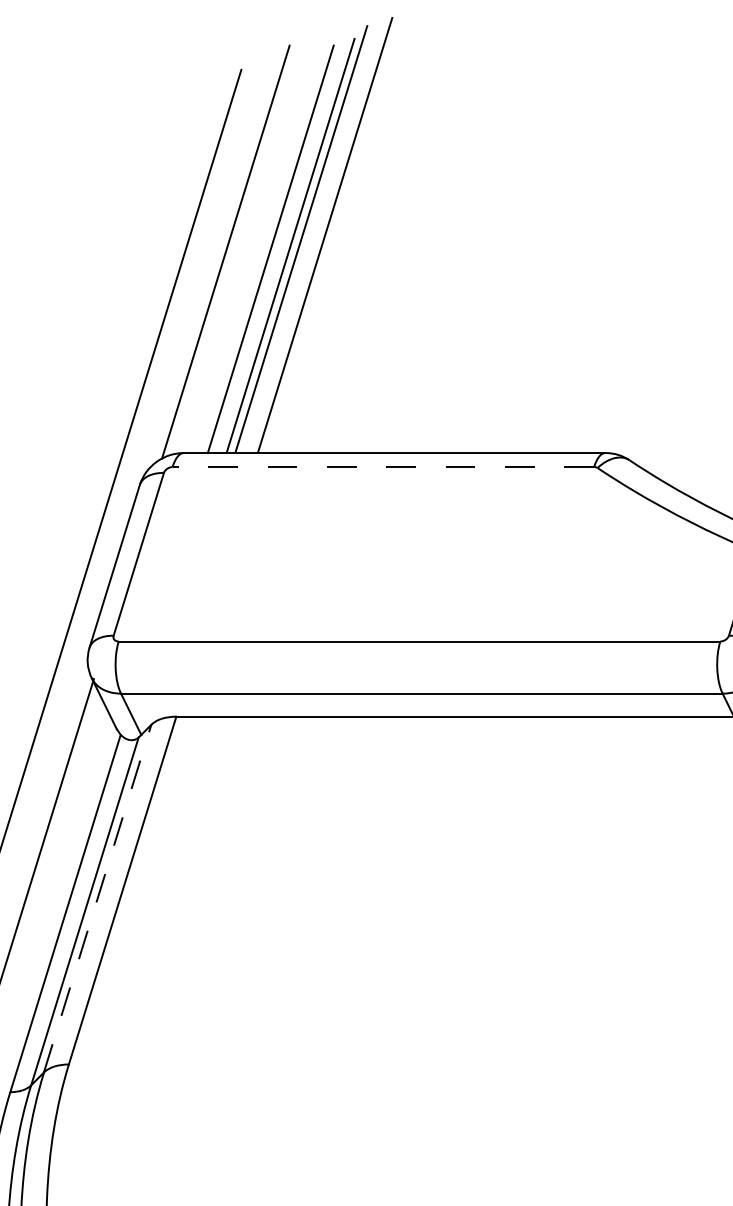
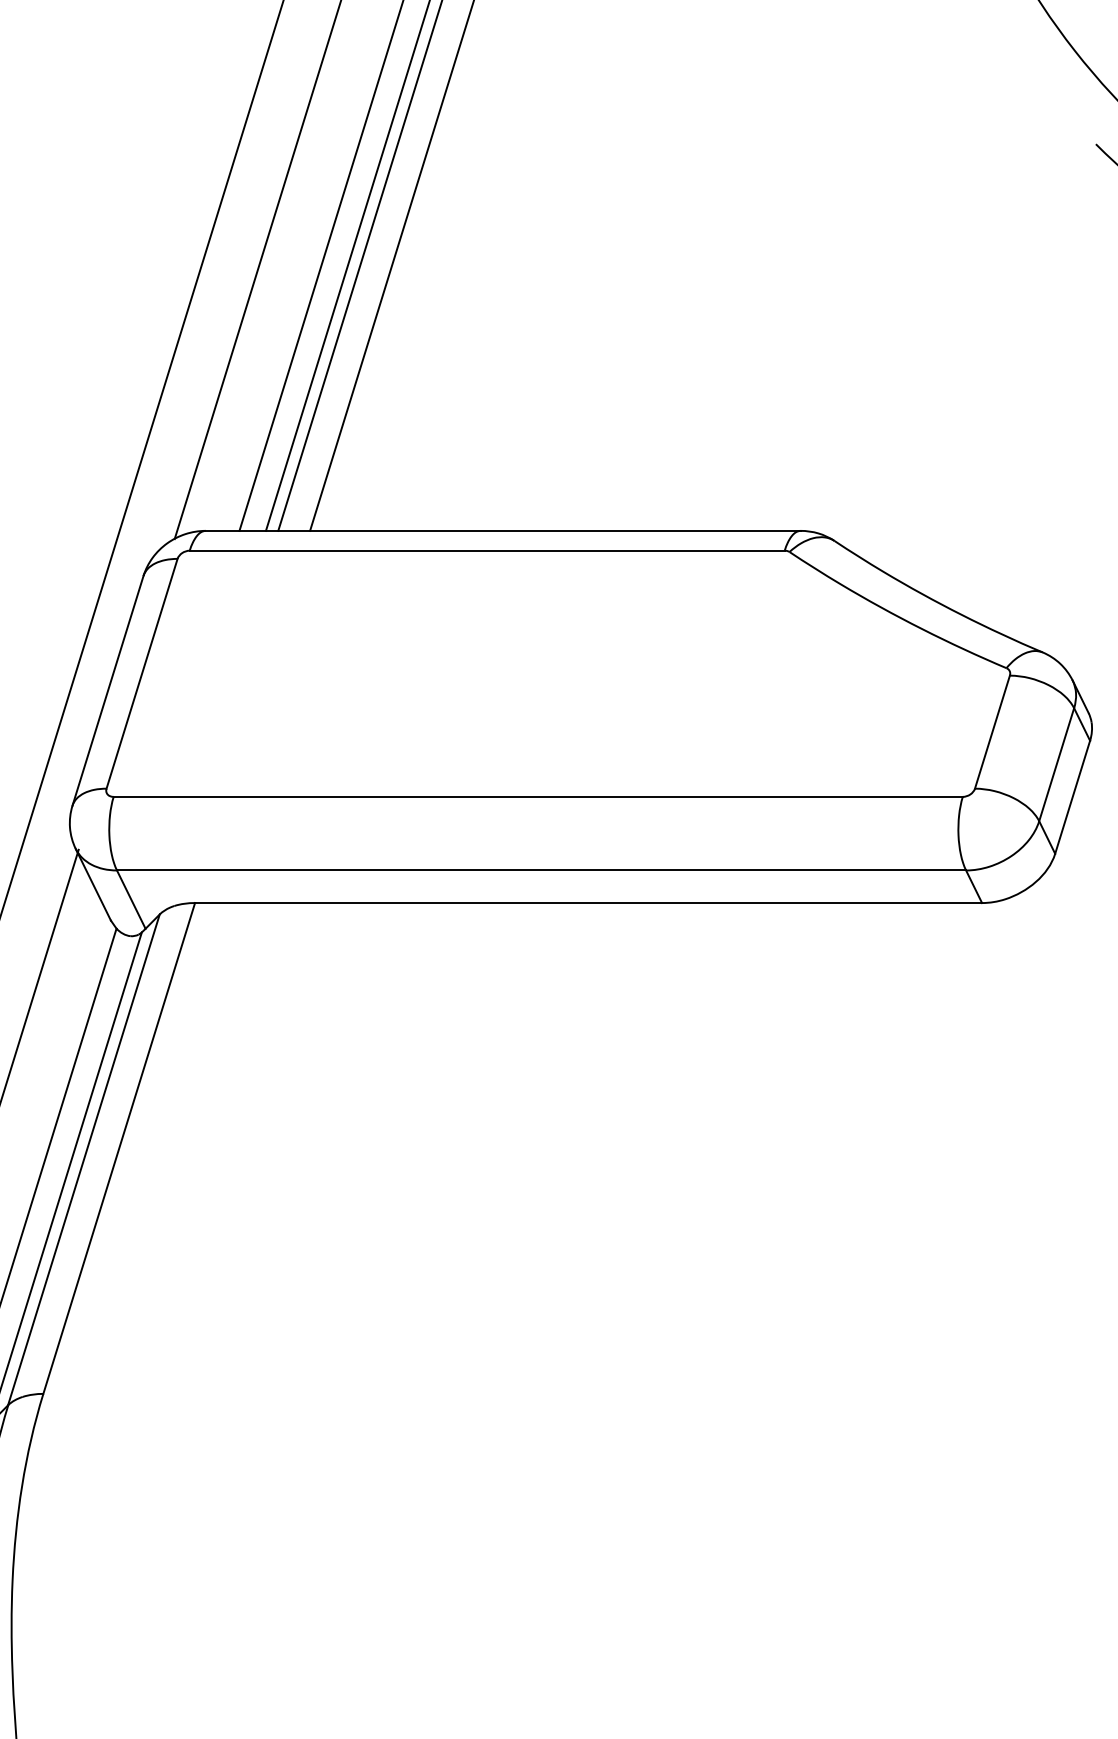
line: (382, 466) -> (486, 550), dashed -> solid
line: (97, 898) -> (83, 1159), dashed -> solid

